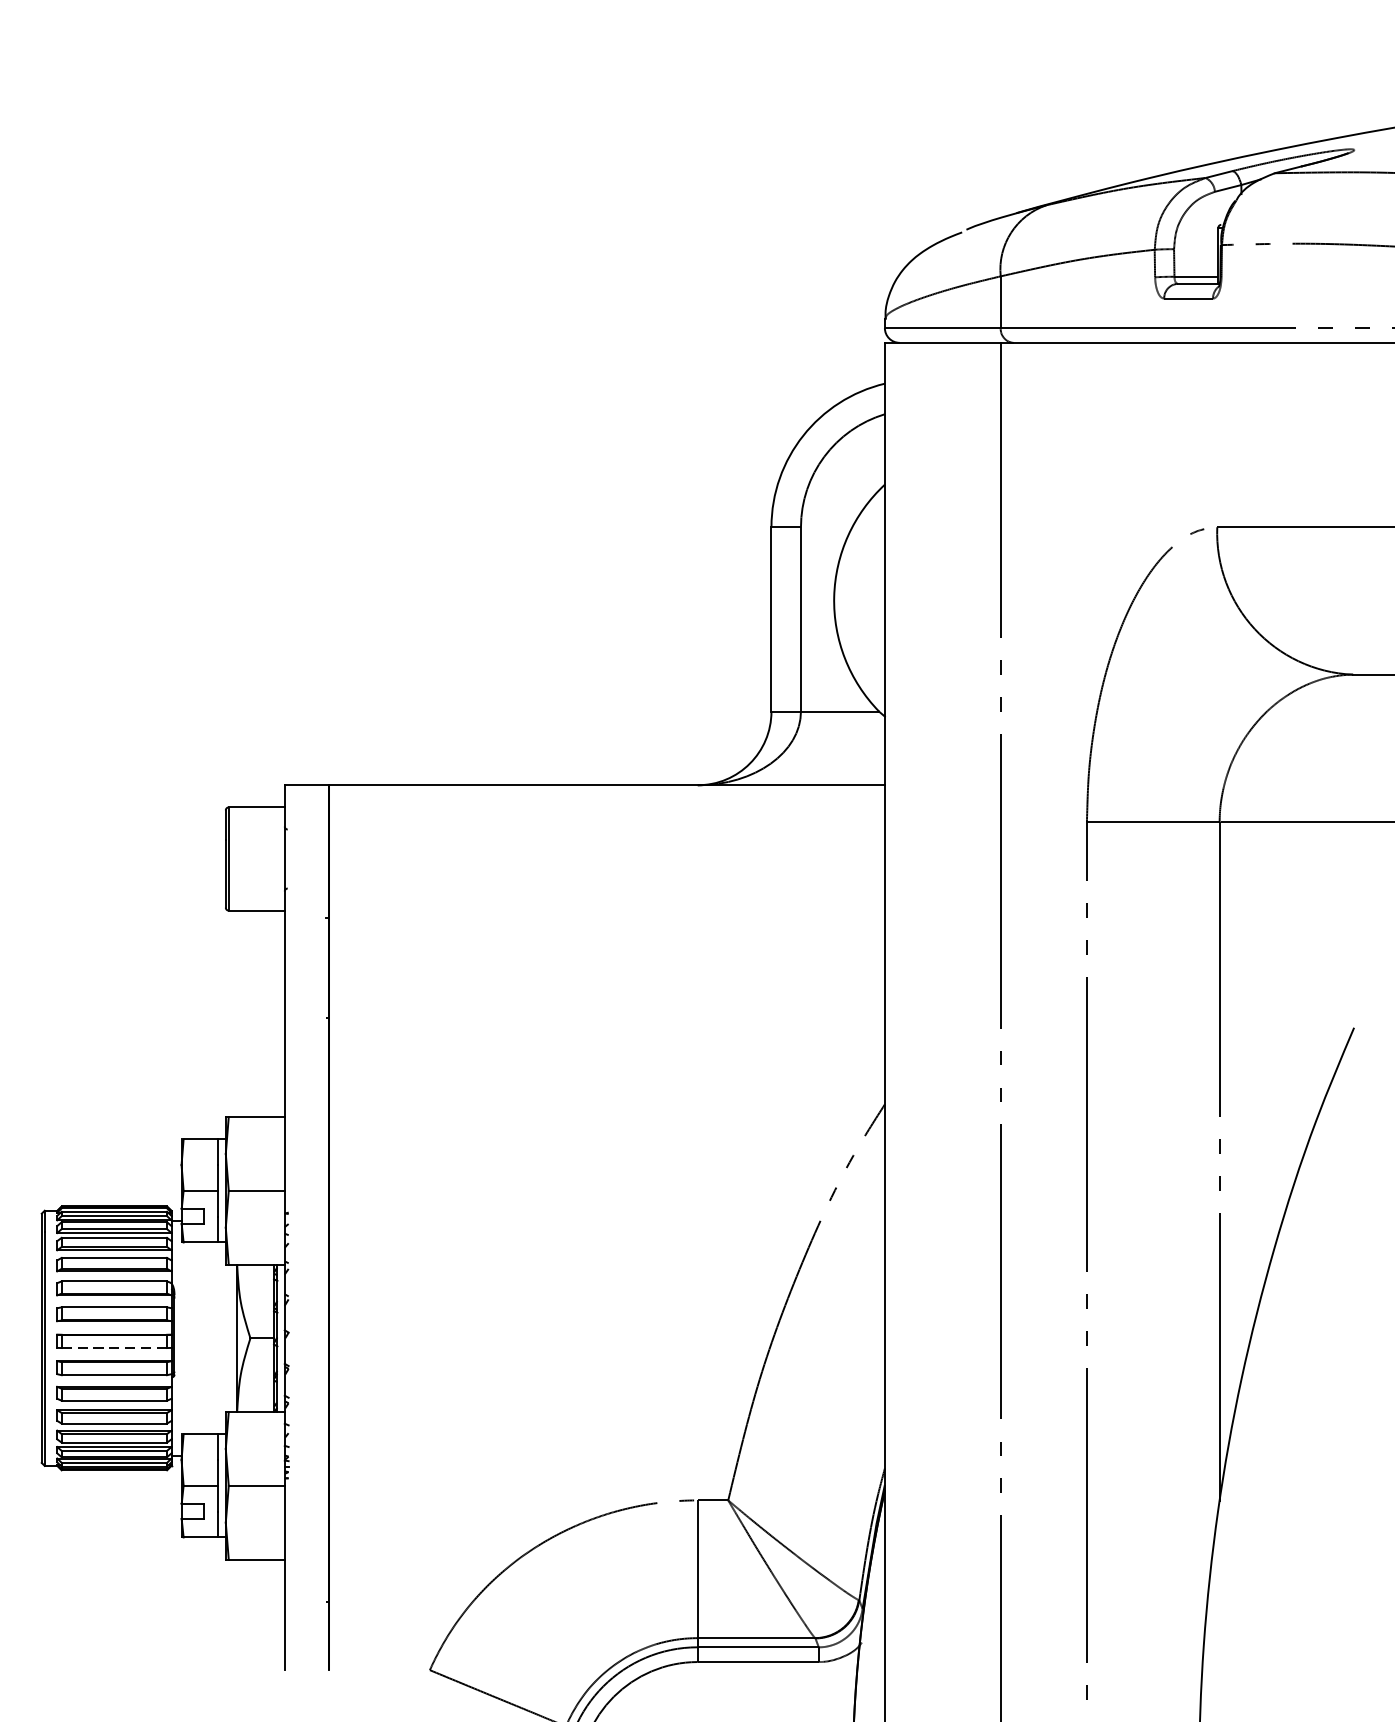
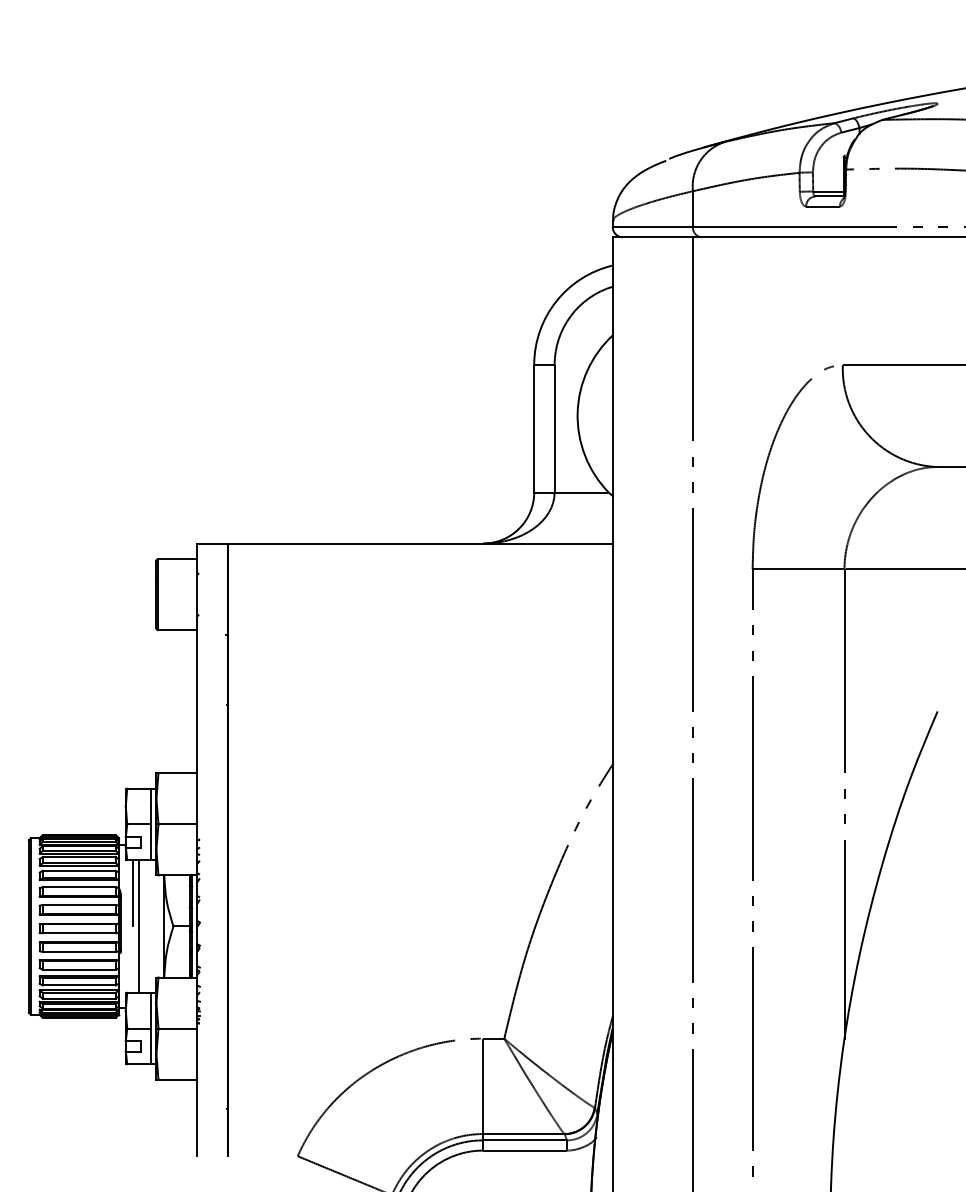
line: (192, 1290) -> (133, 893), added
line: (199, 1338) -> (138, 926), added
line: (114, 1348) -> (79, 933), dashed -> solid

